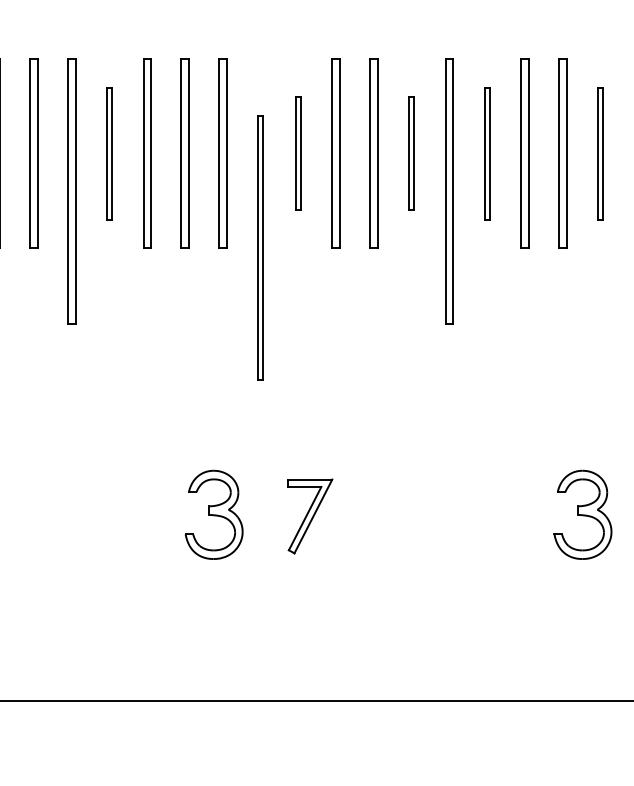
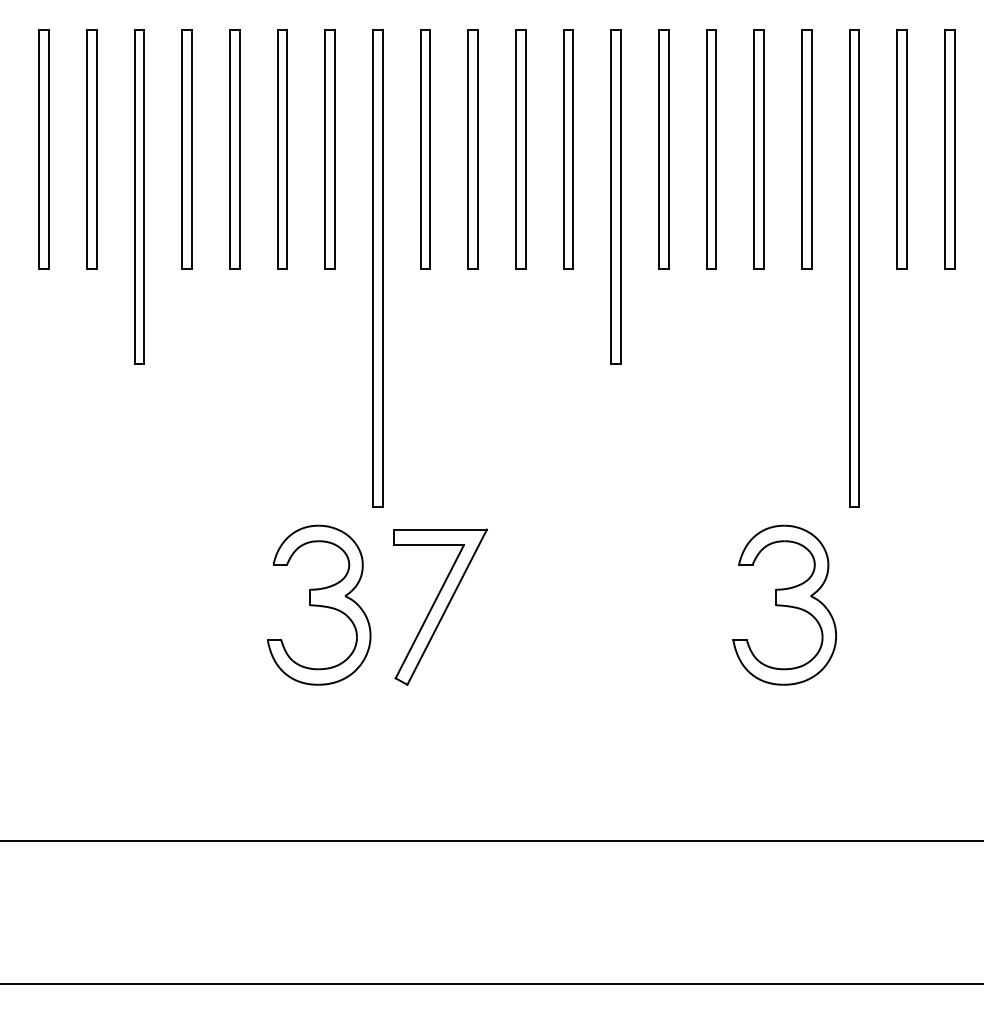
part: (108, 153) -> (186, 149), size x1.43
part: (298, 153) -> (425, 149), size x1.67
part: (411, 153) -> (568, 149), size x1.67
part: (486, 153) -> (663, 149), size x1.43
part: (600, 153) -> (806, 149), size x1.43
part: (260, 248) -> (377, 268), size x1.43
part: (214, 514) -> (319, 604), size x1.43
part: (582, 514) -> (784, 604), size x1.43
part: (310, 515) -> (440, 606), size x1.67

